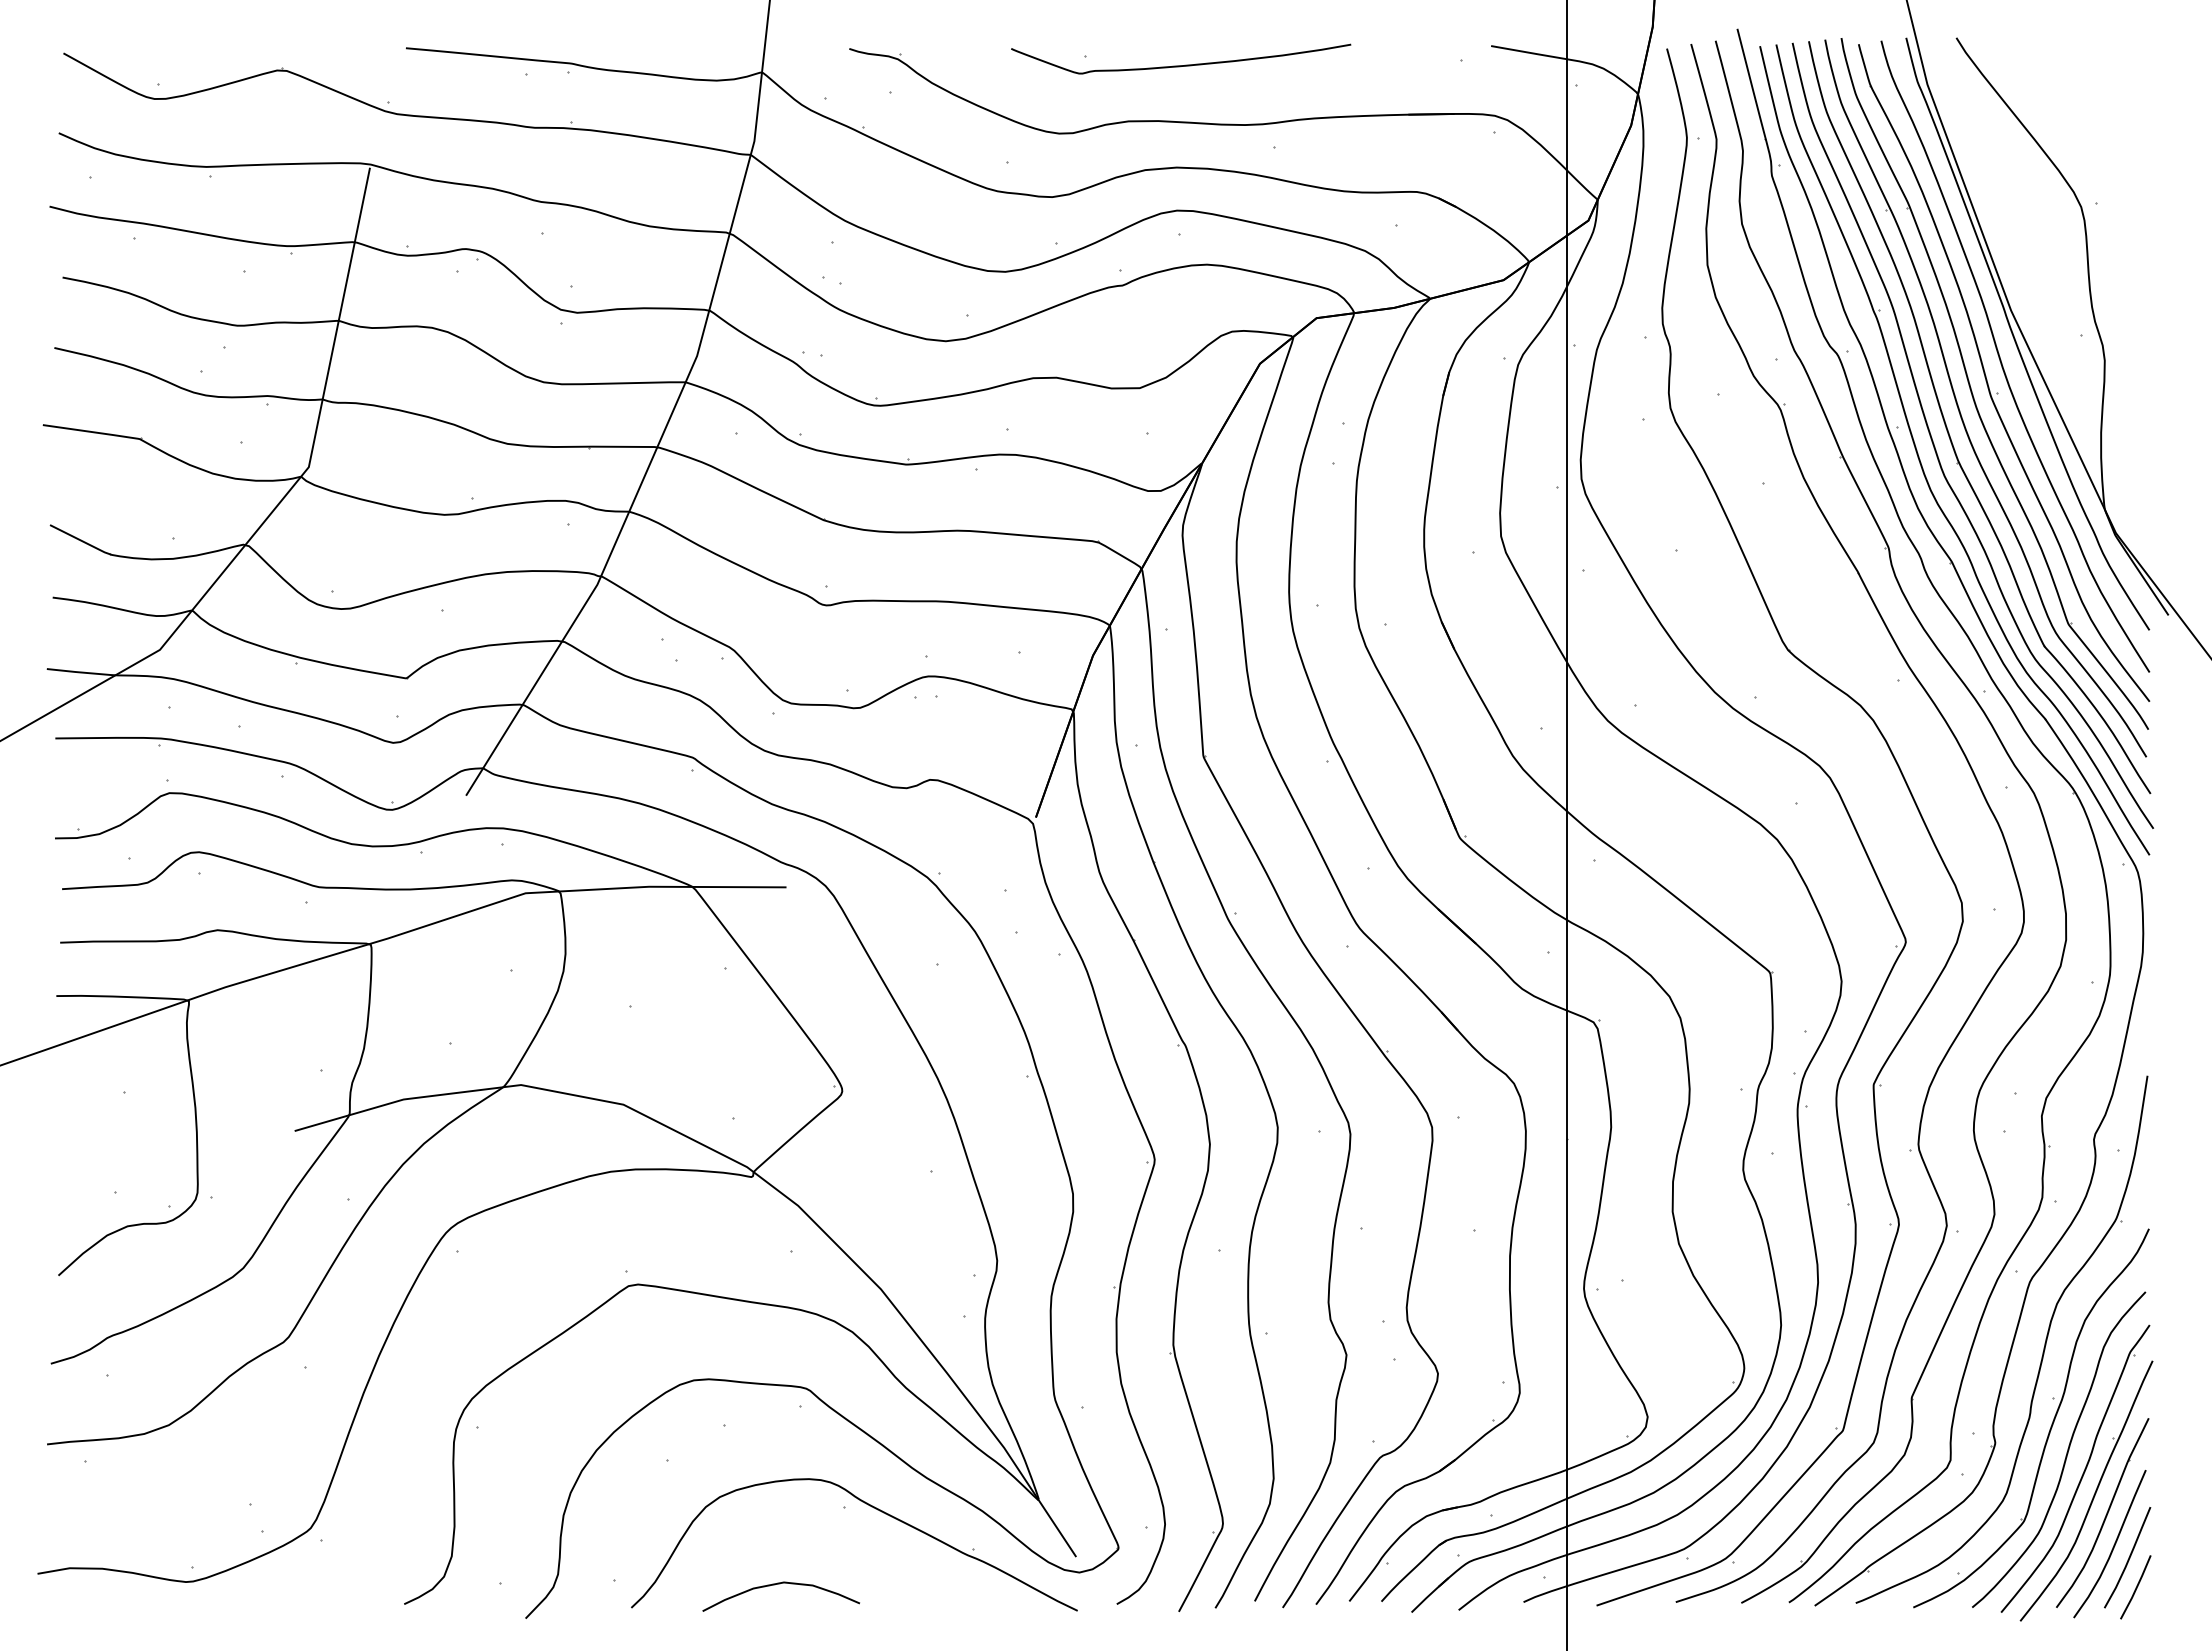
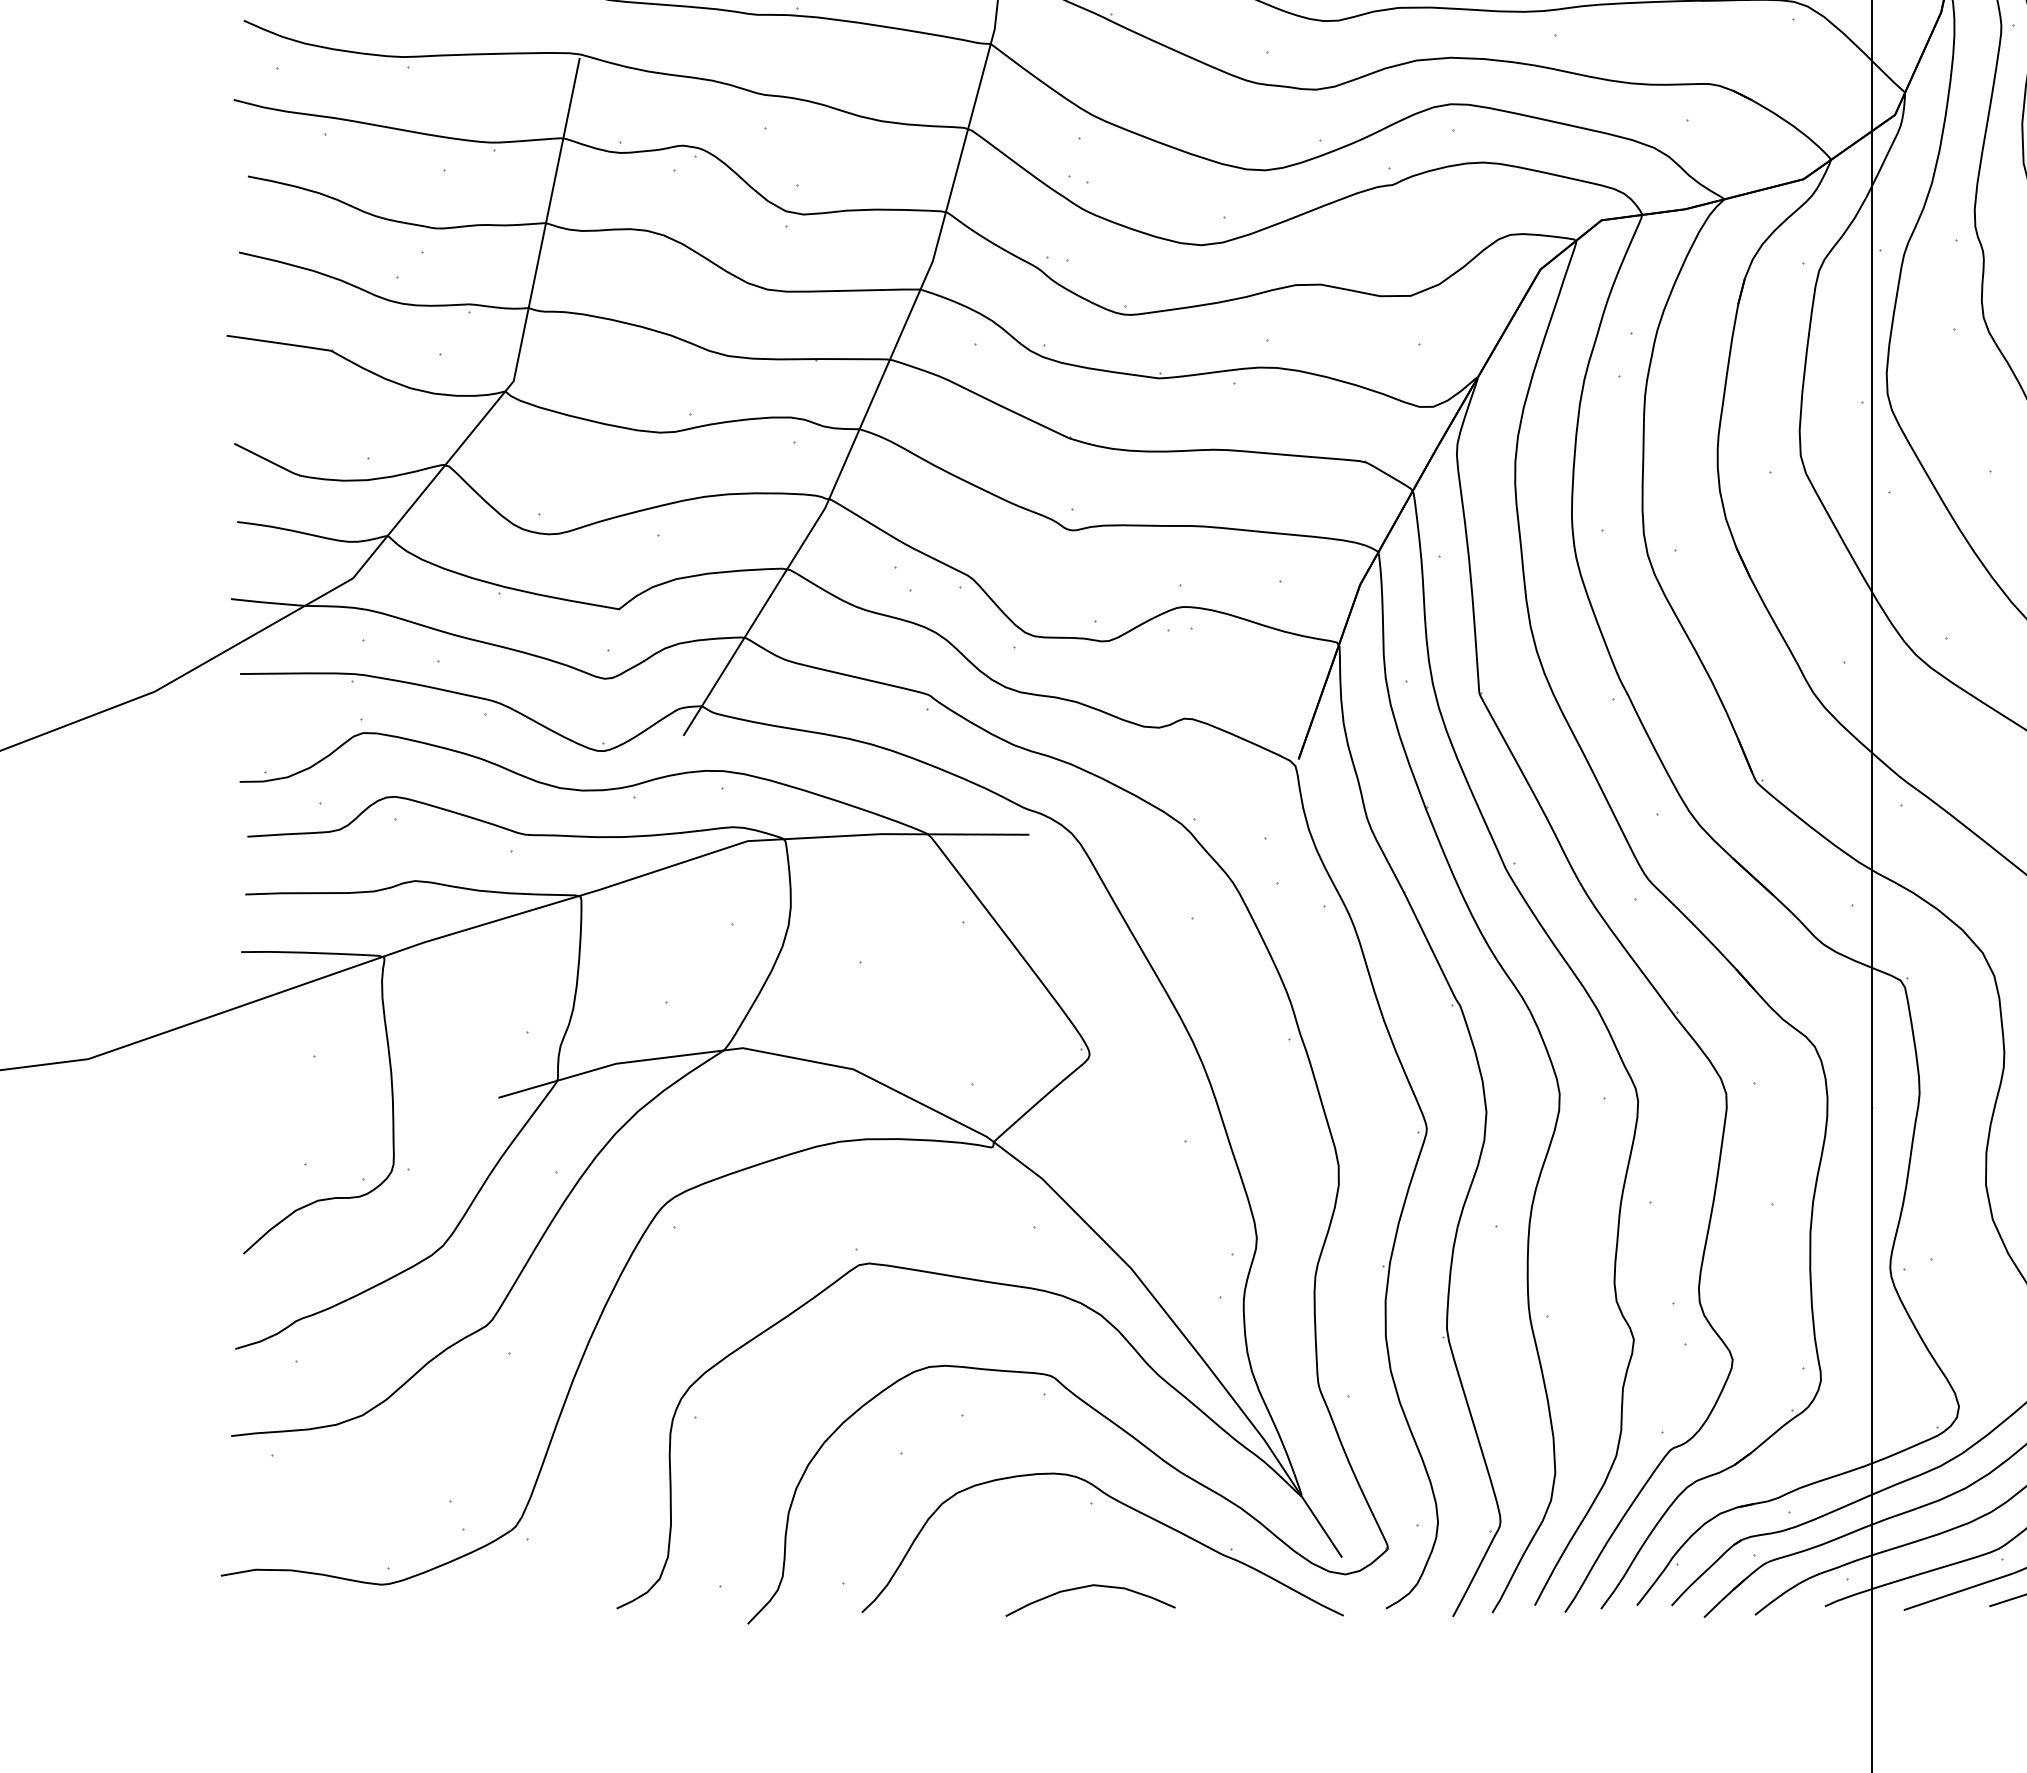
curve: (780, 1584) -> (1089, 1587), moved

